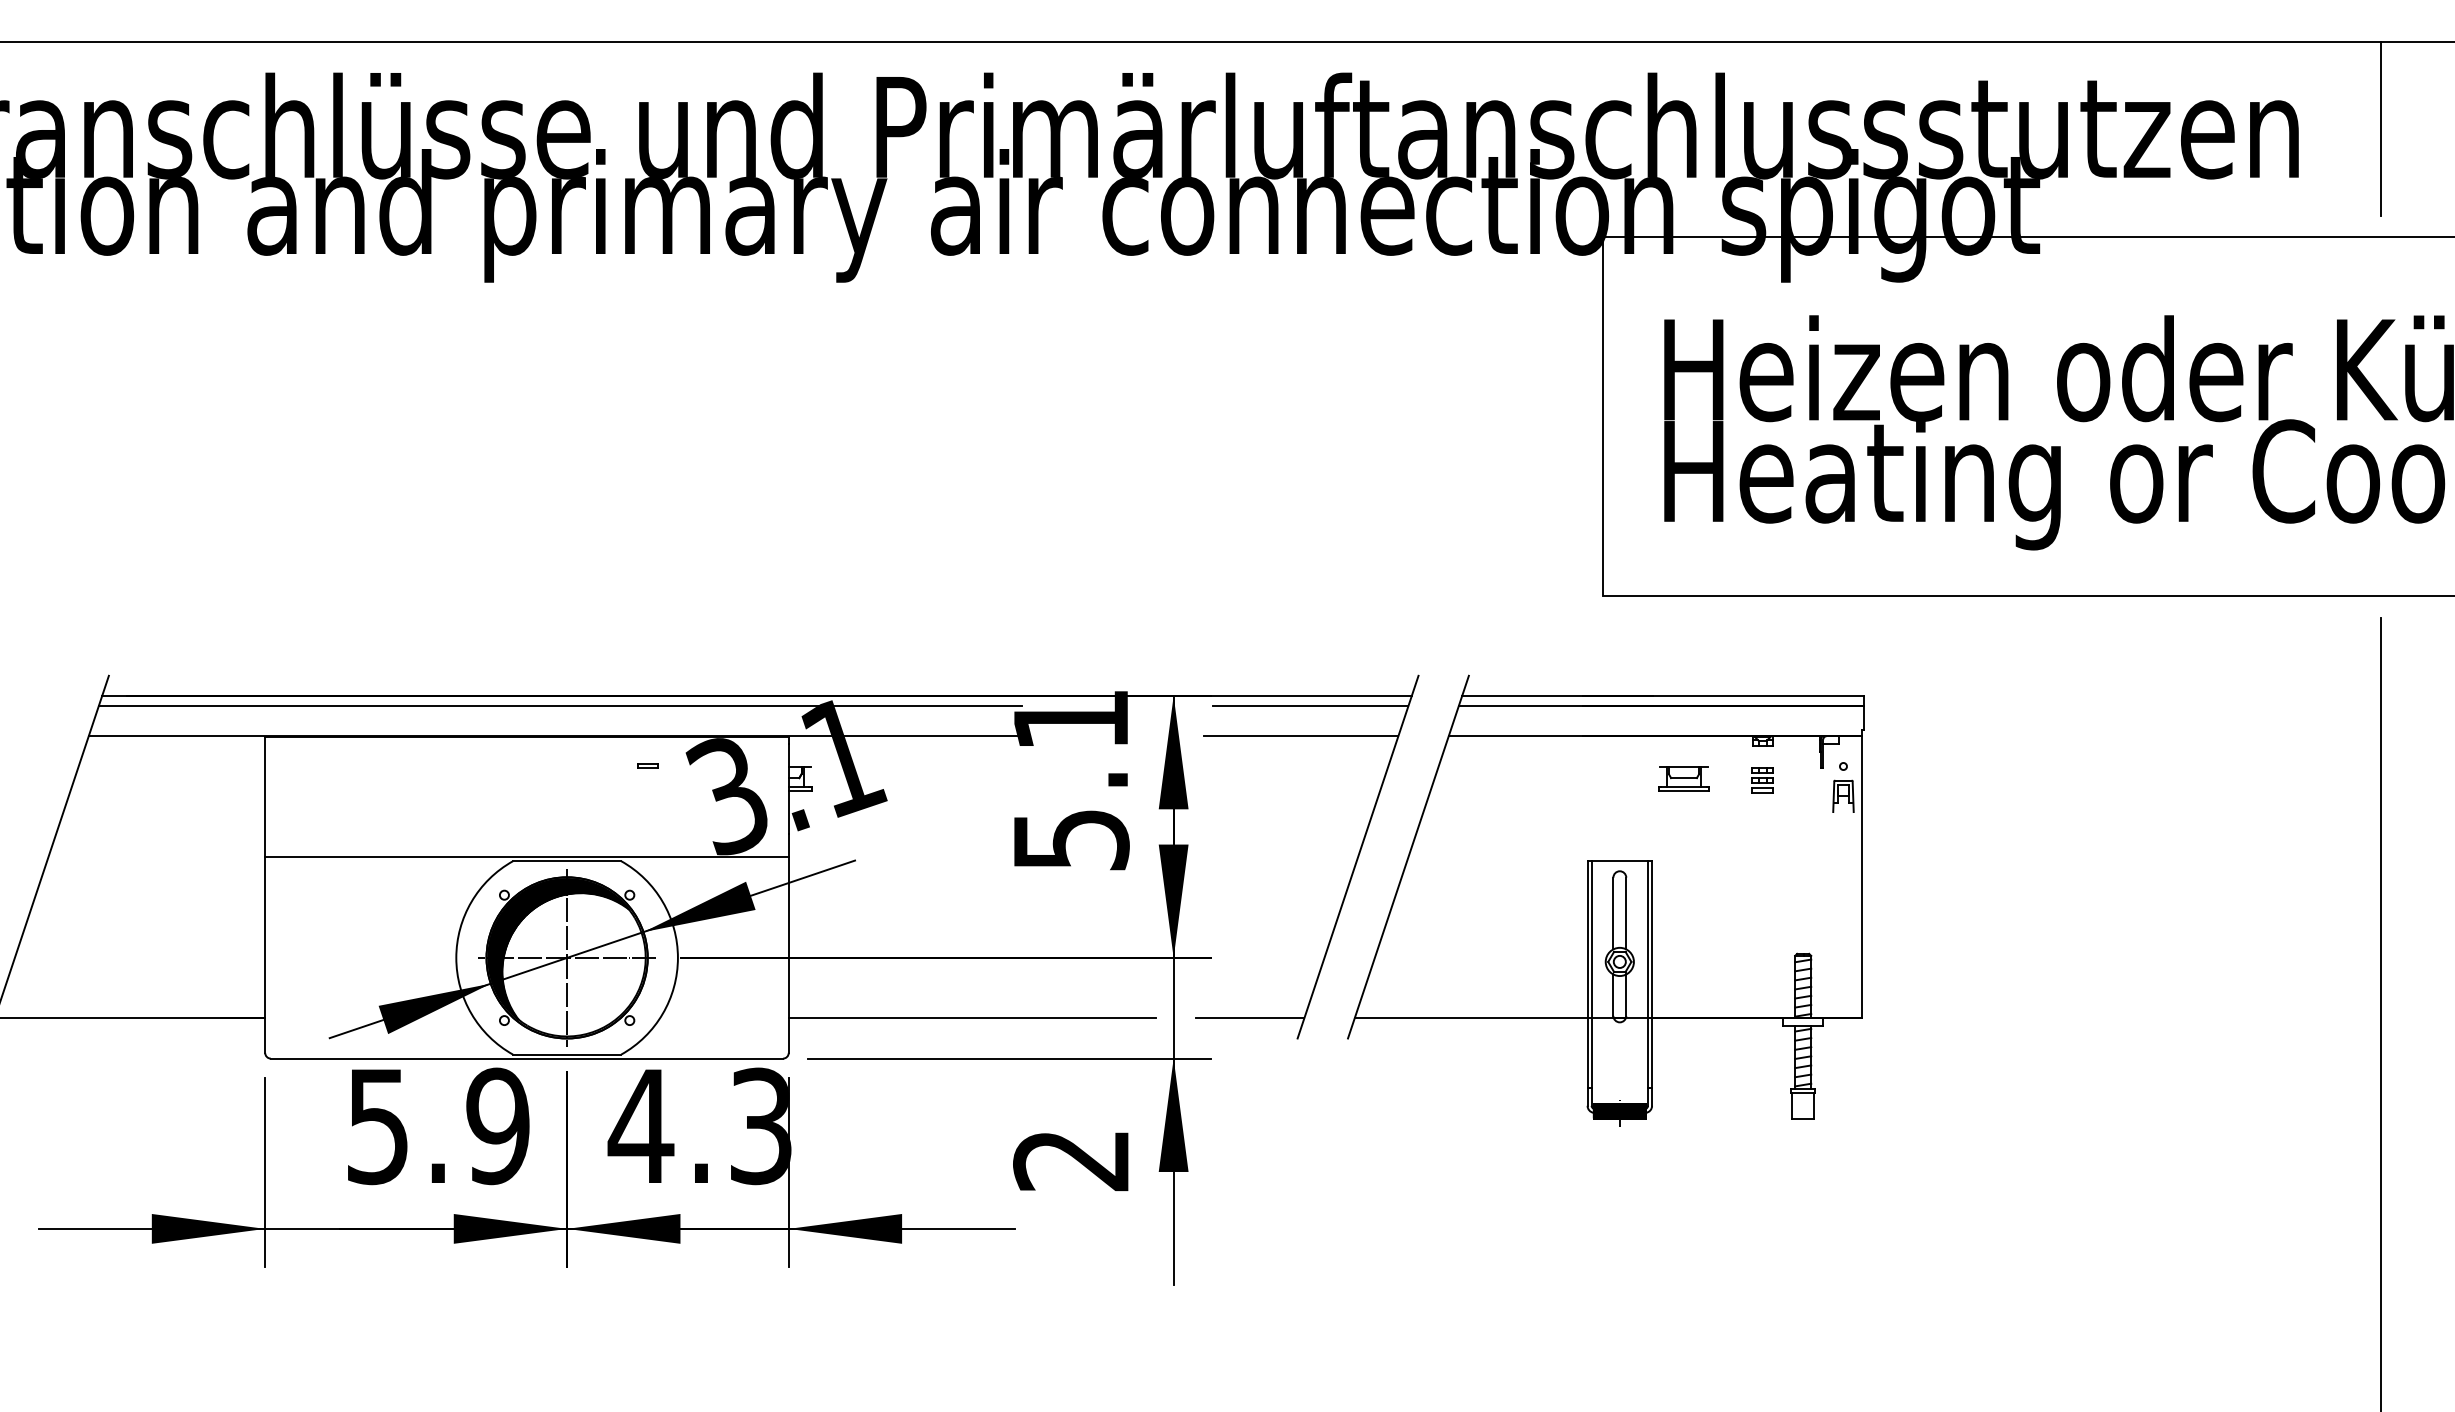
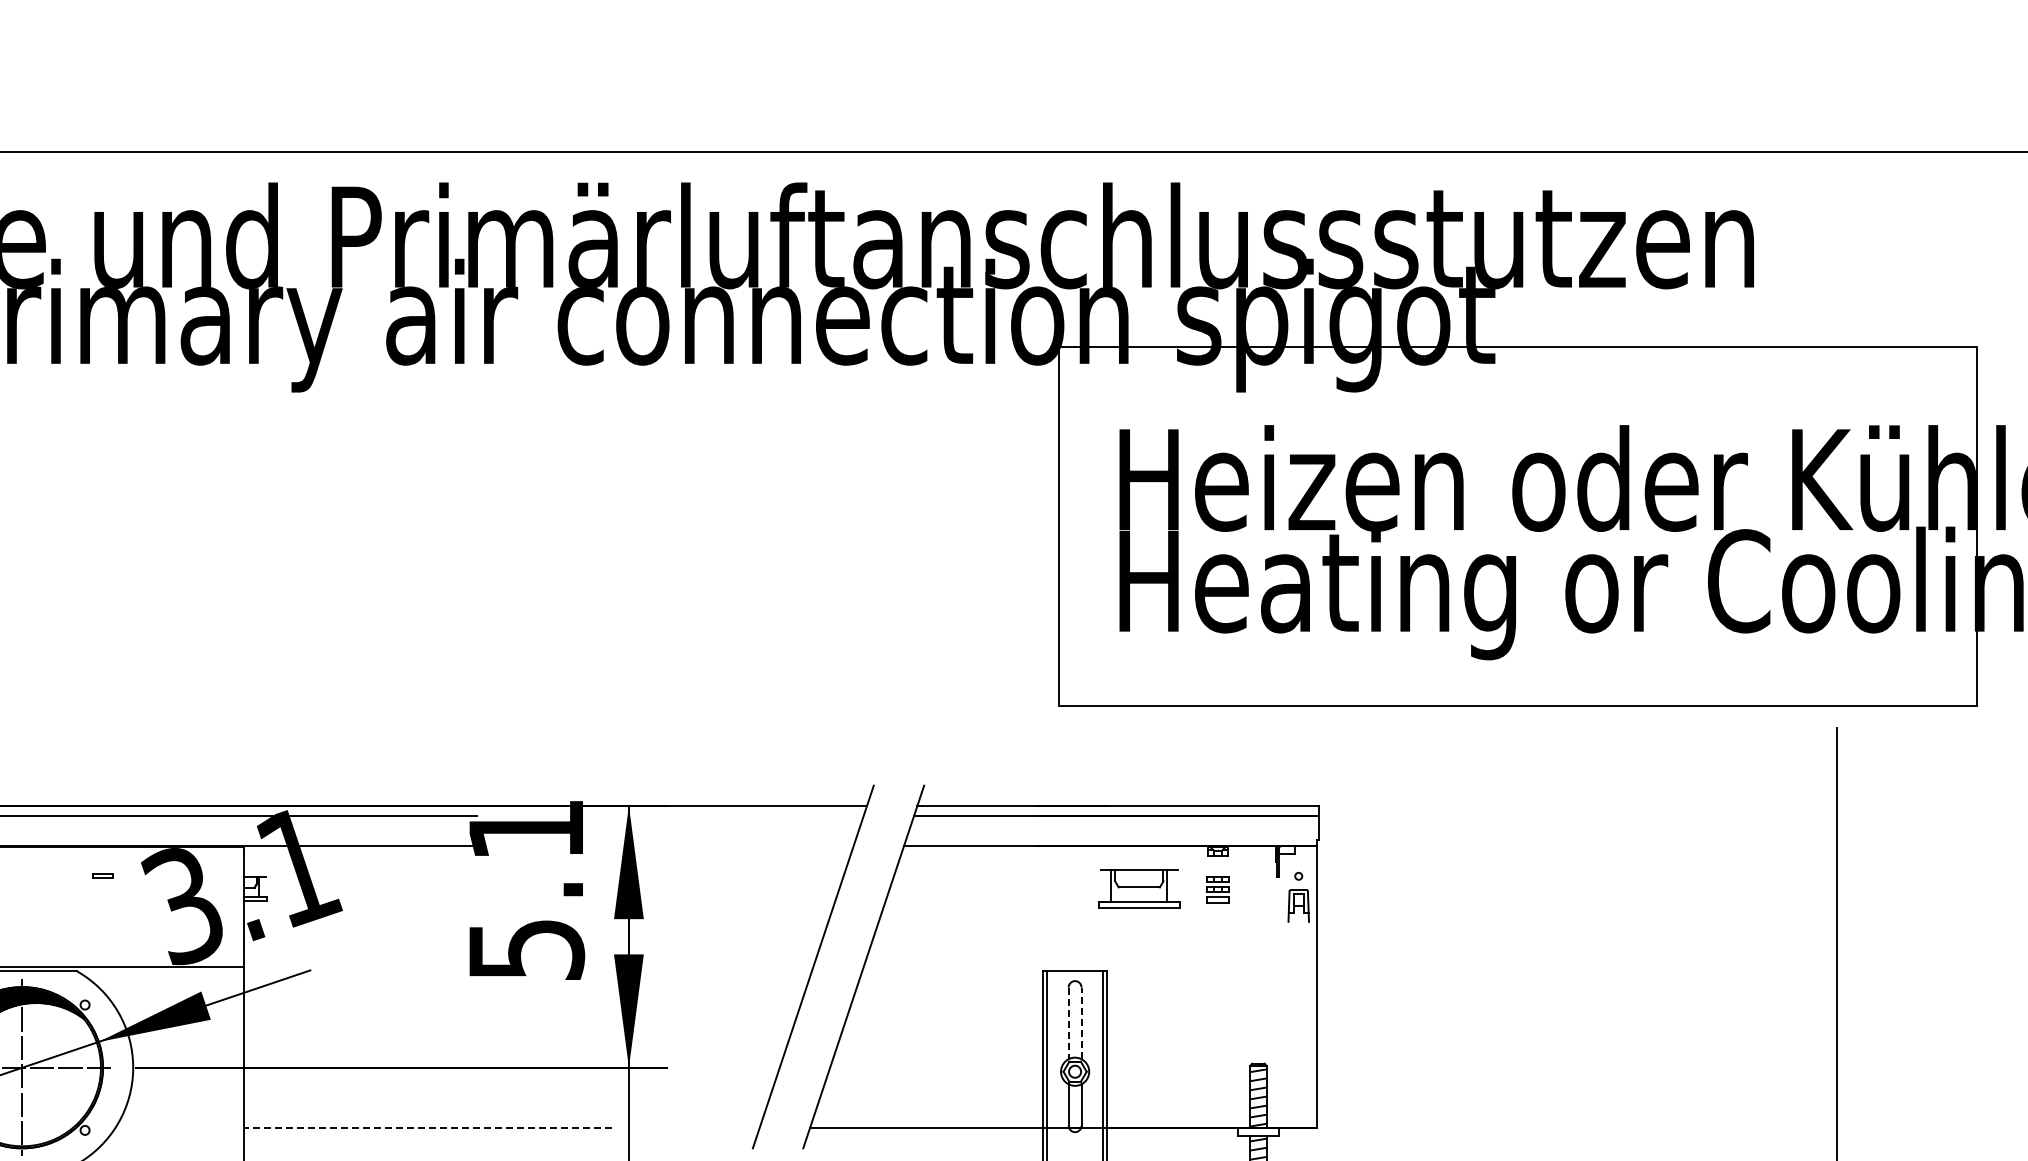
line: (2381, 128) -> (1836, 238), removed
line: (1310, 706) -> (765, 816), removed
line: (1301, 736) -> (756, 846), removed
part: (1683, 778) -> (1138, 888), size x1.6
line: (1613, 913) -> (1068, 1023), solid -> dashed
line: (1626, 913) -> (1081, 1023), solid -> dashed
line: (972, 1018) -> (427, 1128), solid -> dashed
line: (1249, 1018) -> (704, 1128), removed

